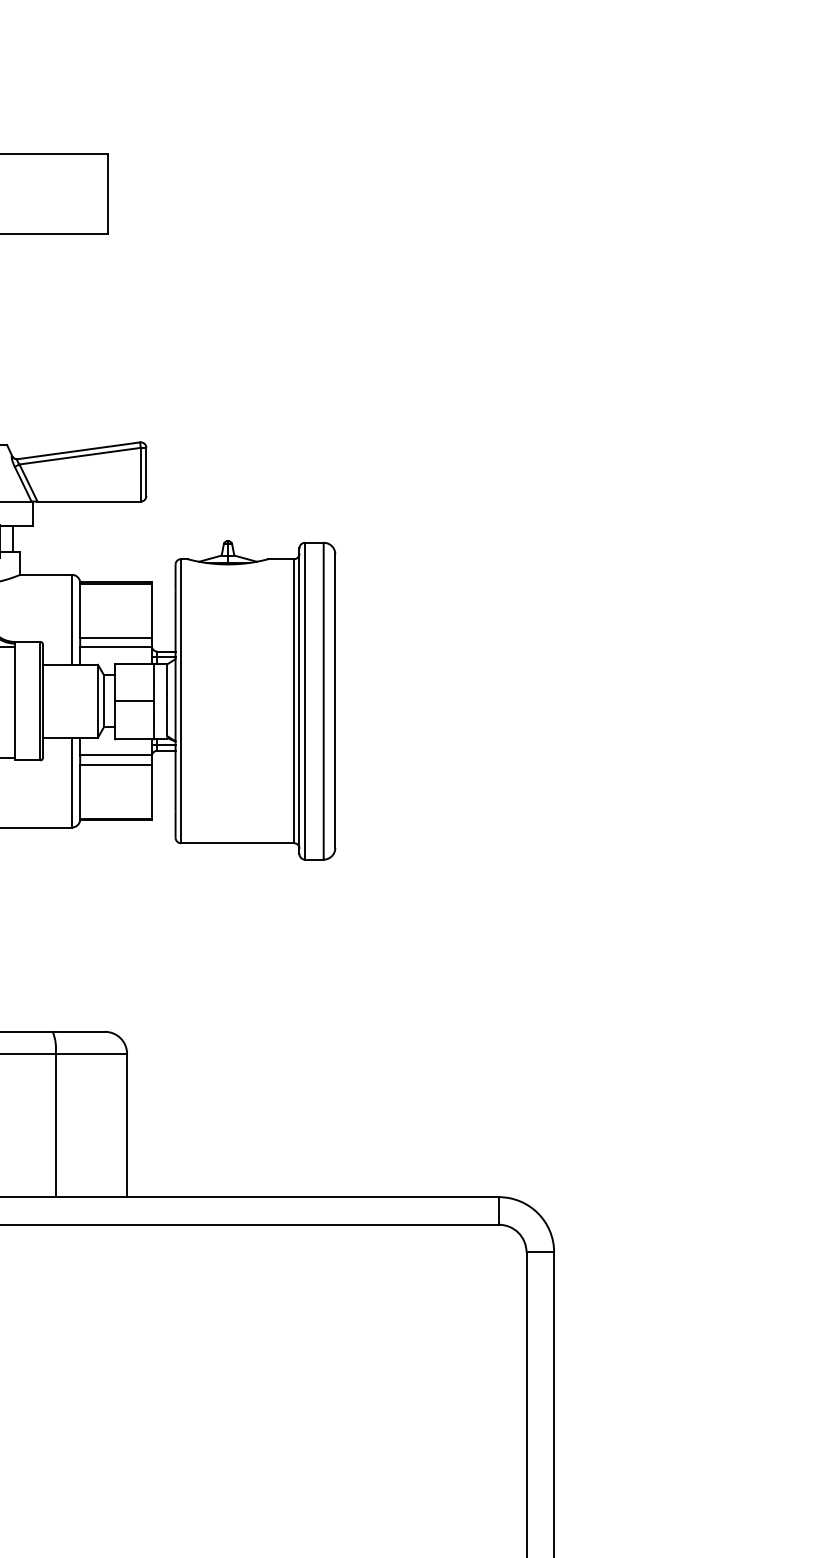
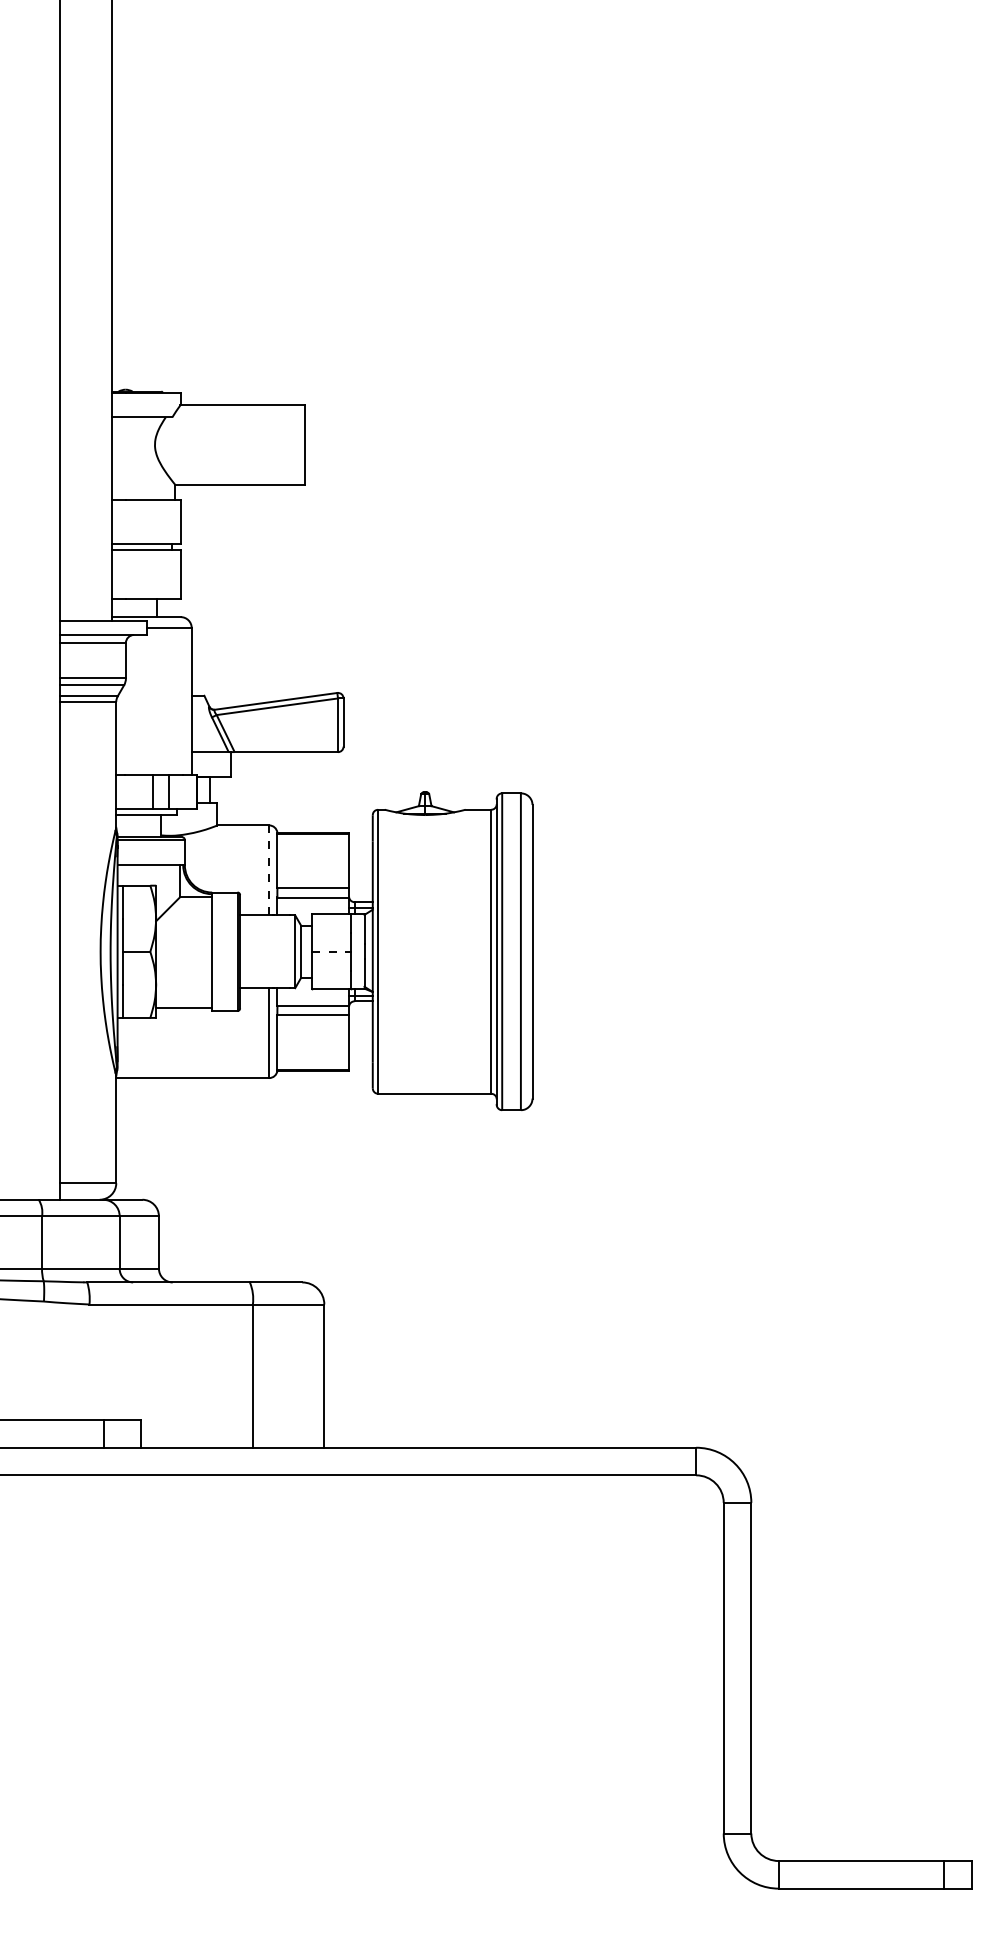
line: (72, 618) -> (269, 869), solid -> dashed
line: (134, 700) -> (331, 951), solid -> dashed

